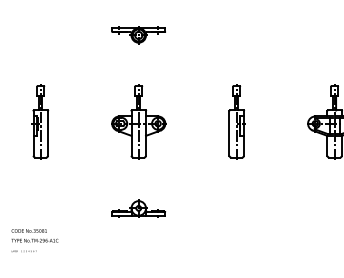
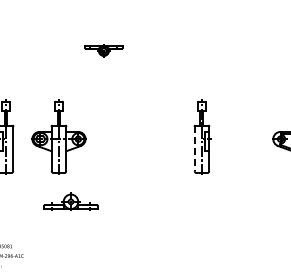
part: (138, 35) -> (103, 50), size x0.7
part: (138, 121) -> (58, 136), moved
line: (229, 133) -> (194, 148), solid -> dashed
part: (138, 208) -> (70, 201), moved

